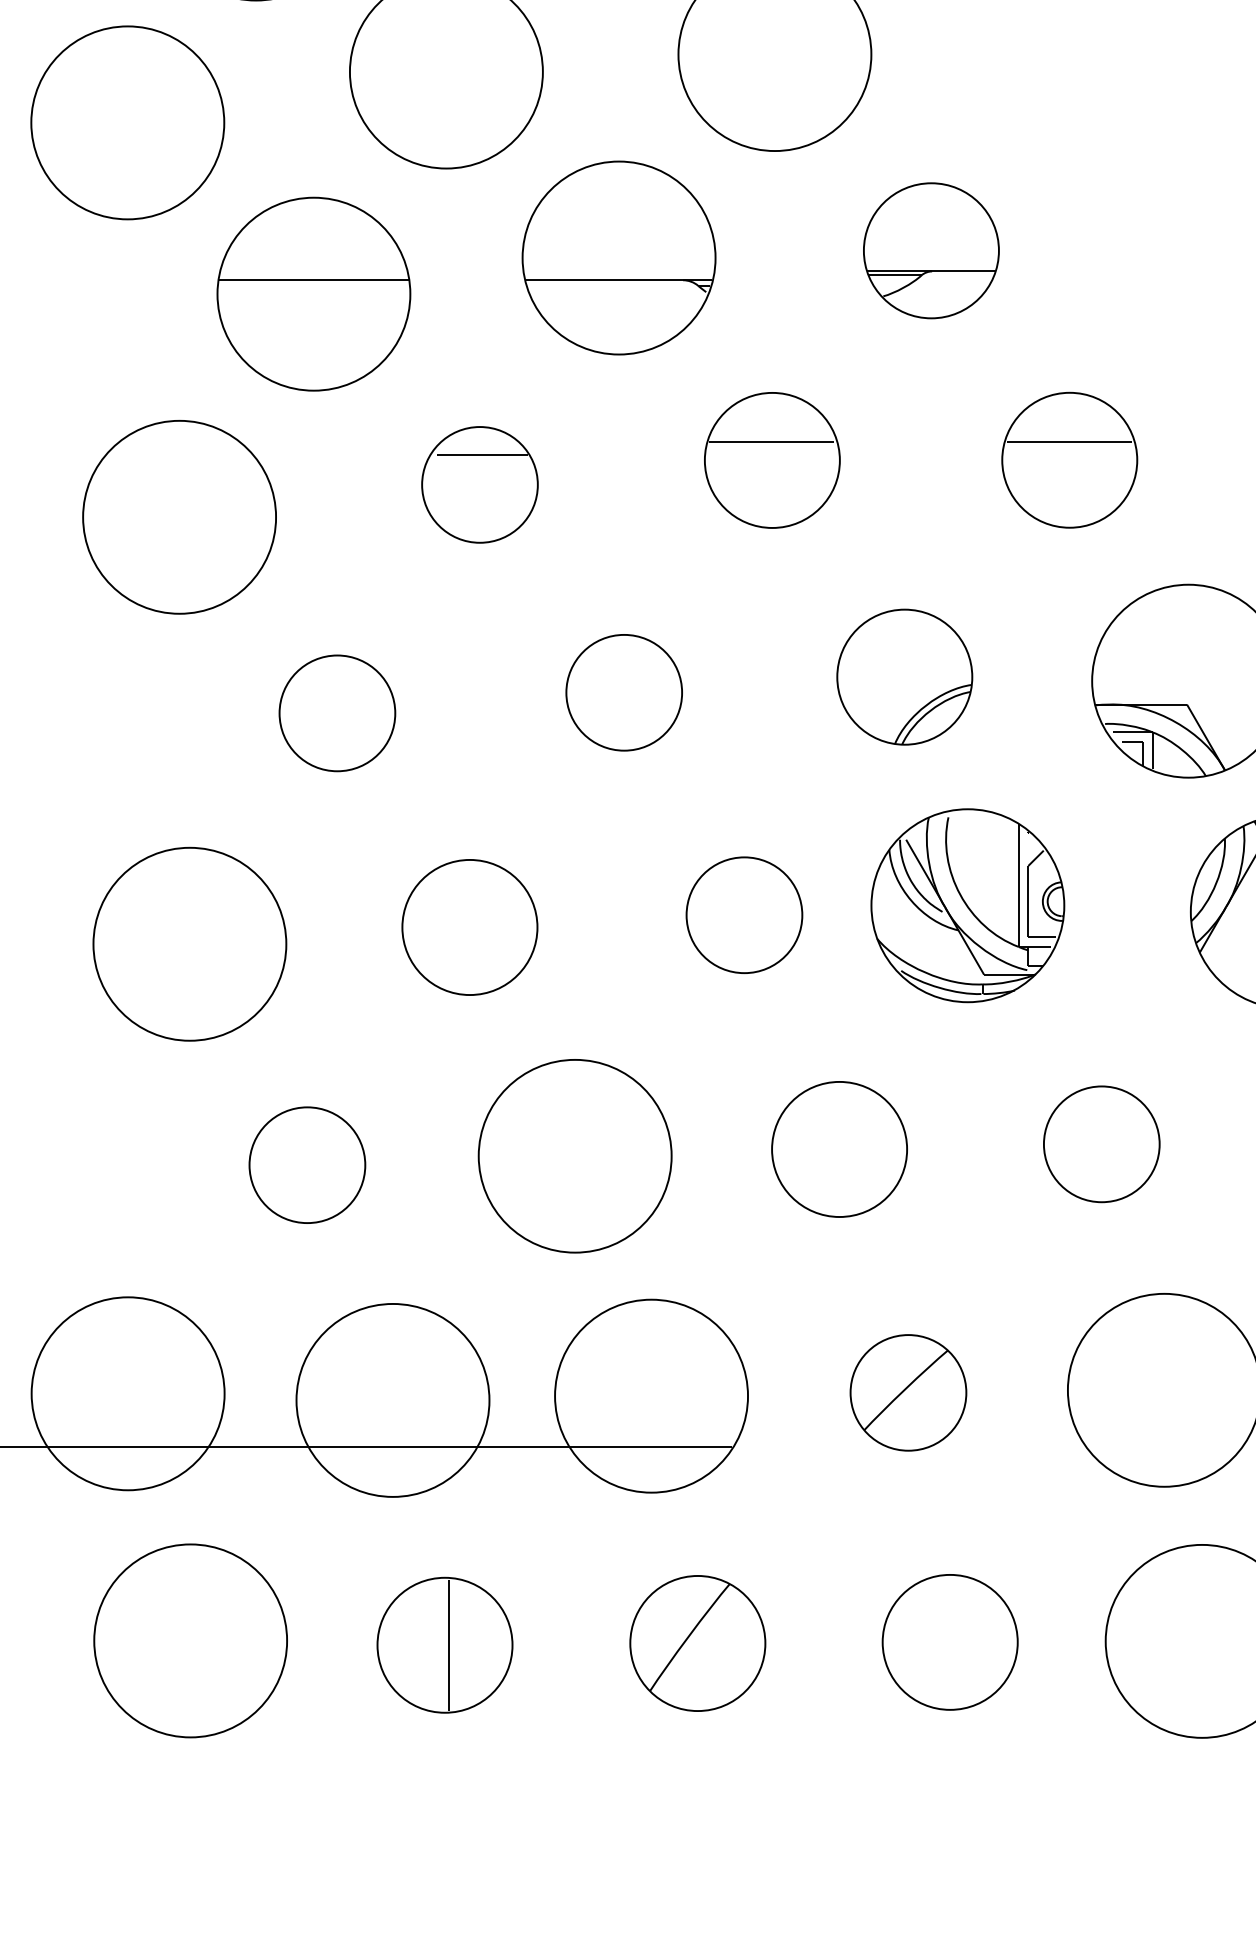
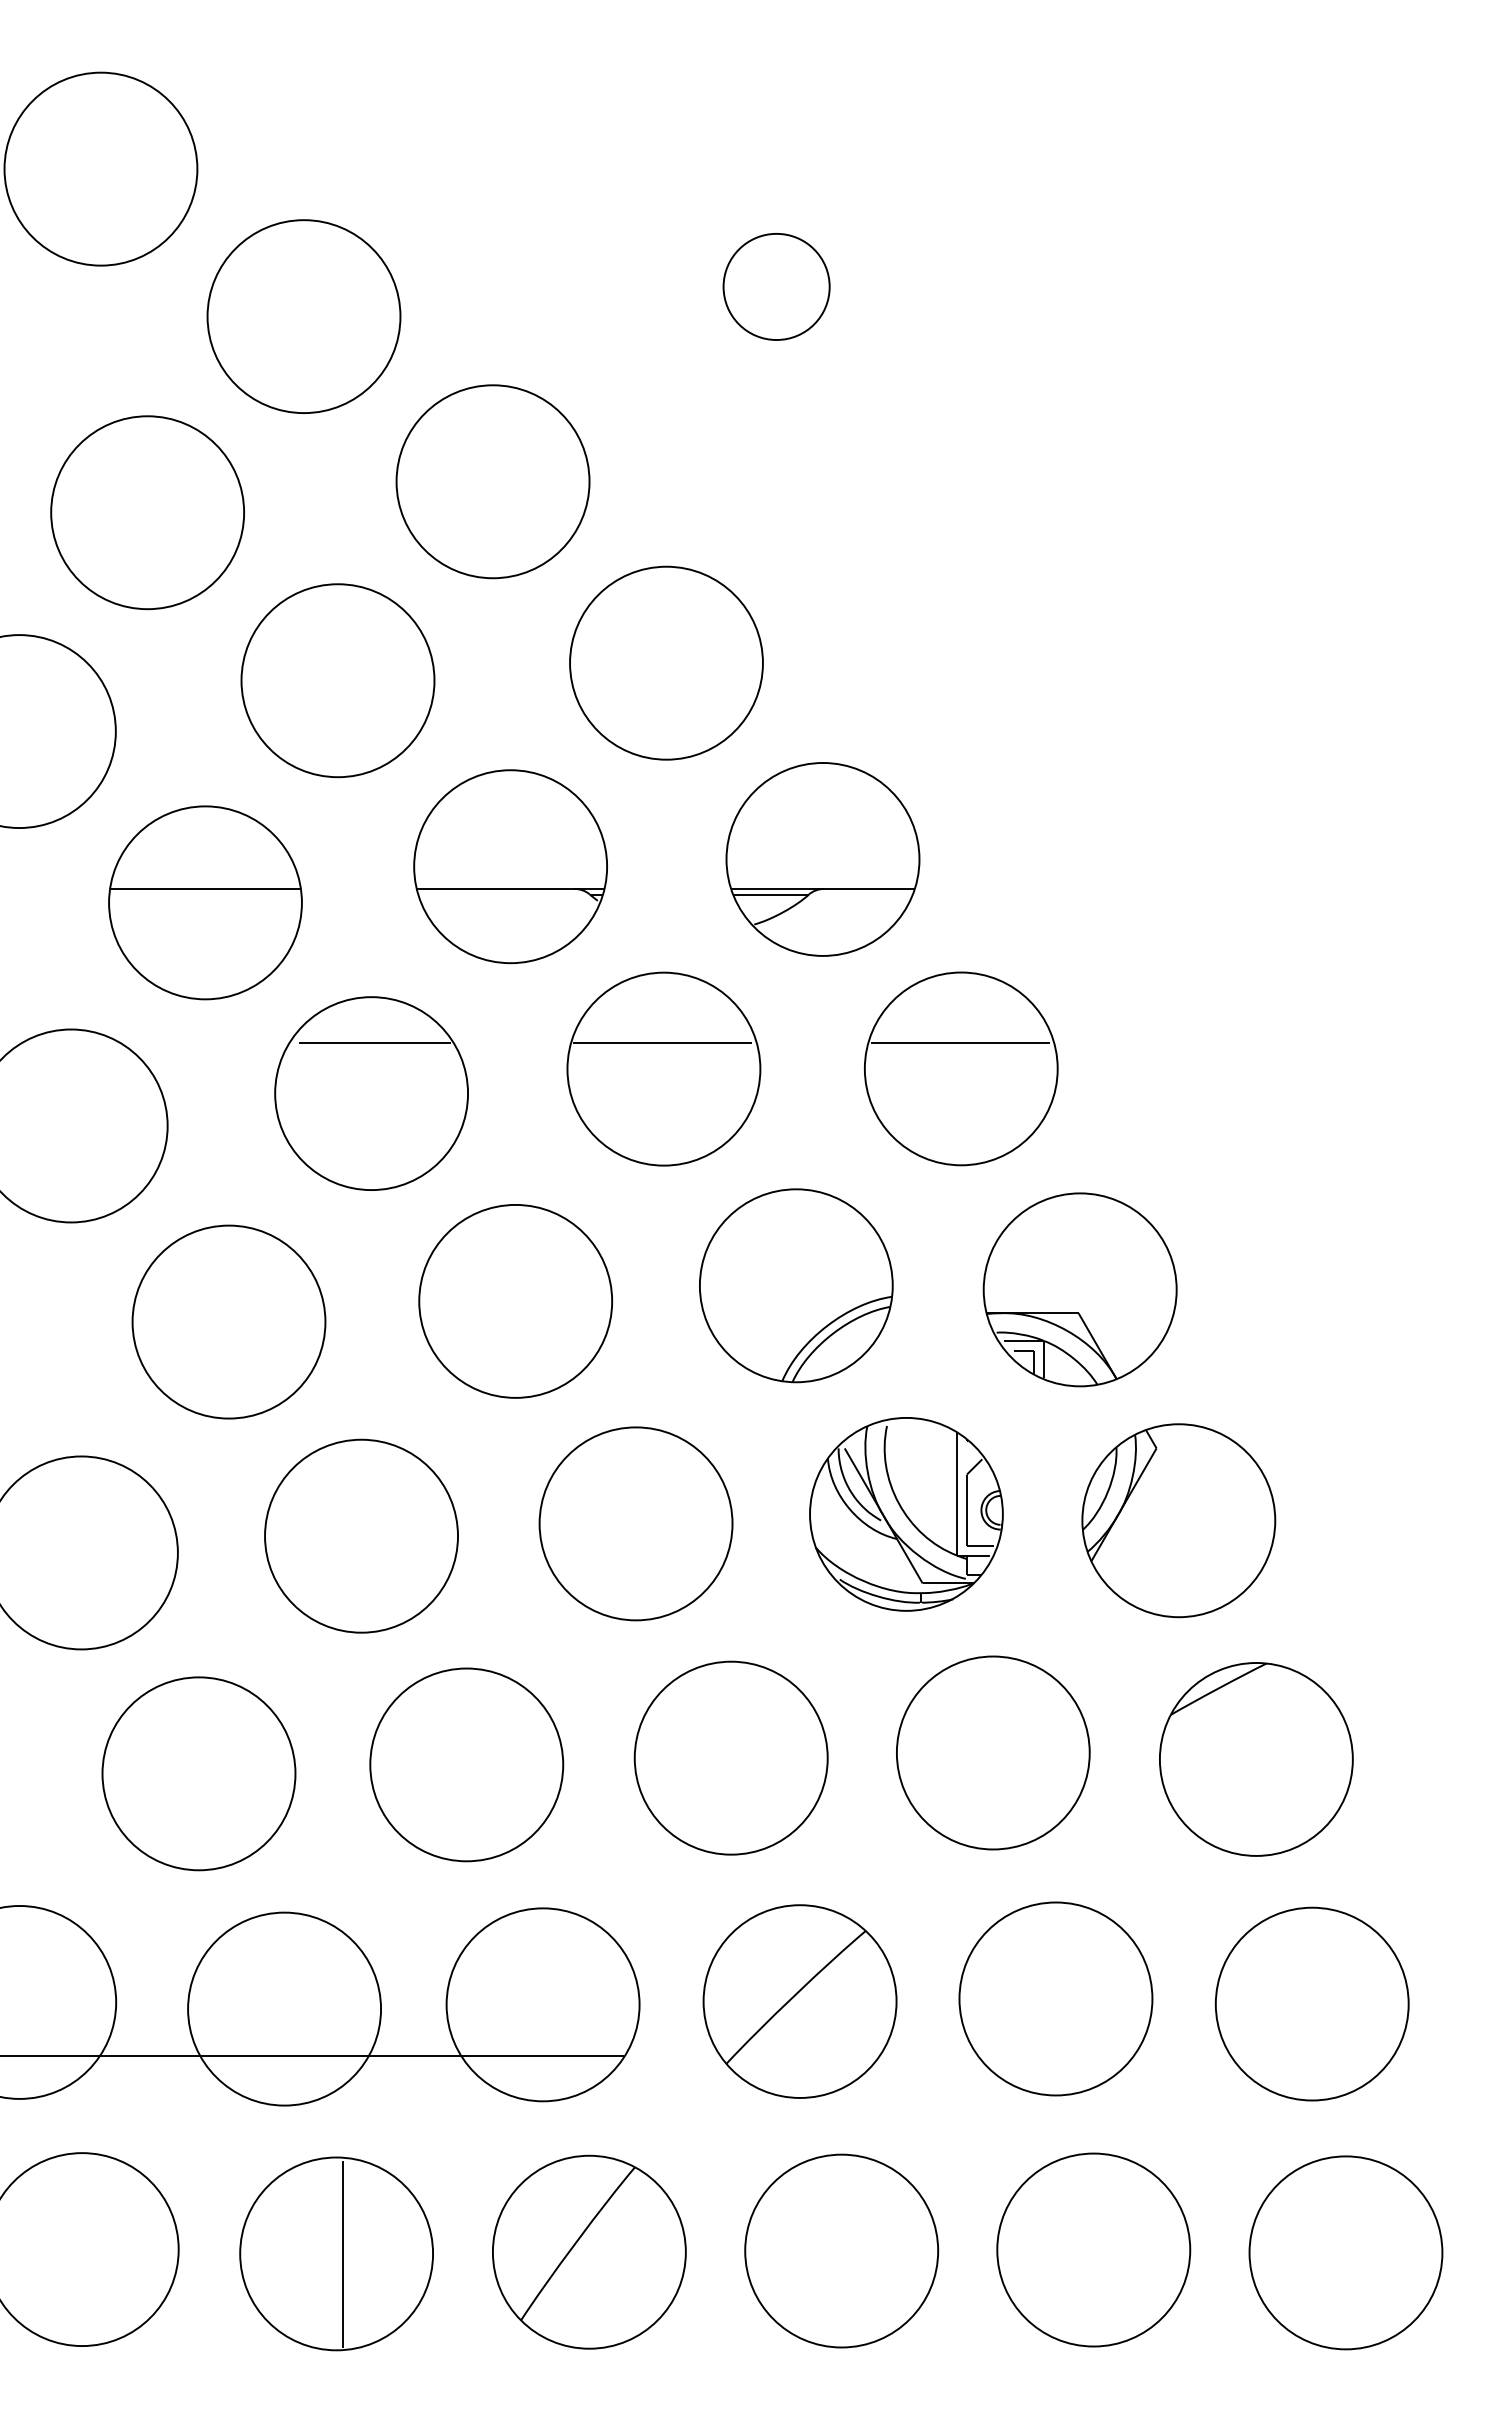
part: (930, 250) -> (822, 859), size x1.43
part: (771, 459) -> (663, 1068), size x1.43
part: (1069, 459) -> (961, 1068), size x1.43
part: (479, 484) -> (371, 1093), size x1.67
part: (904, 676) -> (796, 1285), size x1.43
part: (623, 692) -> (515, 1301), size x1.67
part: (336, 712) -> (228, 1321), size x1.67
part: (967, 905) -> (906, 1514), moved
part: (743, 914) -> (635, 1523), size x1.67
part: (469, 926) -> (361, 1535), size x1.43
part: (1101, 1143) -> (993, 1752), size x1.67
part: (838, 1148) -> (730, 1757), size x1.43
part: (306, 1164) -> (198, 1773), size x1.67
part: (907, 1392) -> (799, 2001), size x1.67
part: (949, 1641) -> (841, 2250), size x1.43
part: (697, 1642) -> (589, 2251), size x1.43
part: (444, 1644) -> (336, 2253), size x1.43

